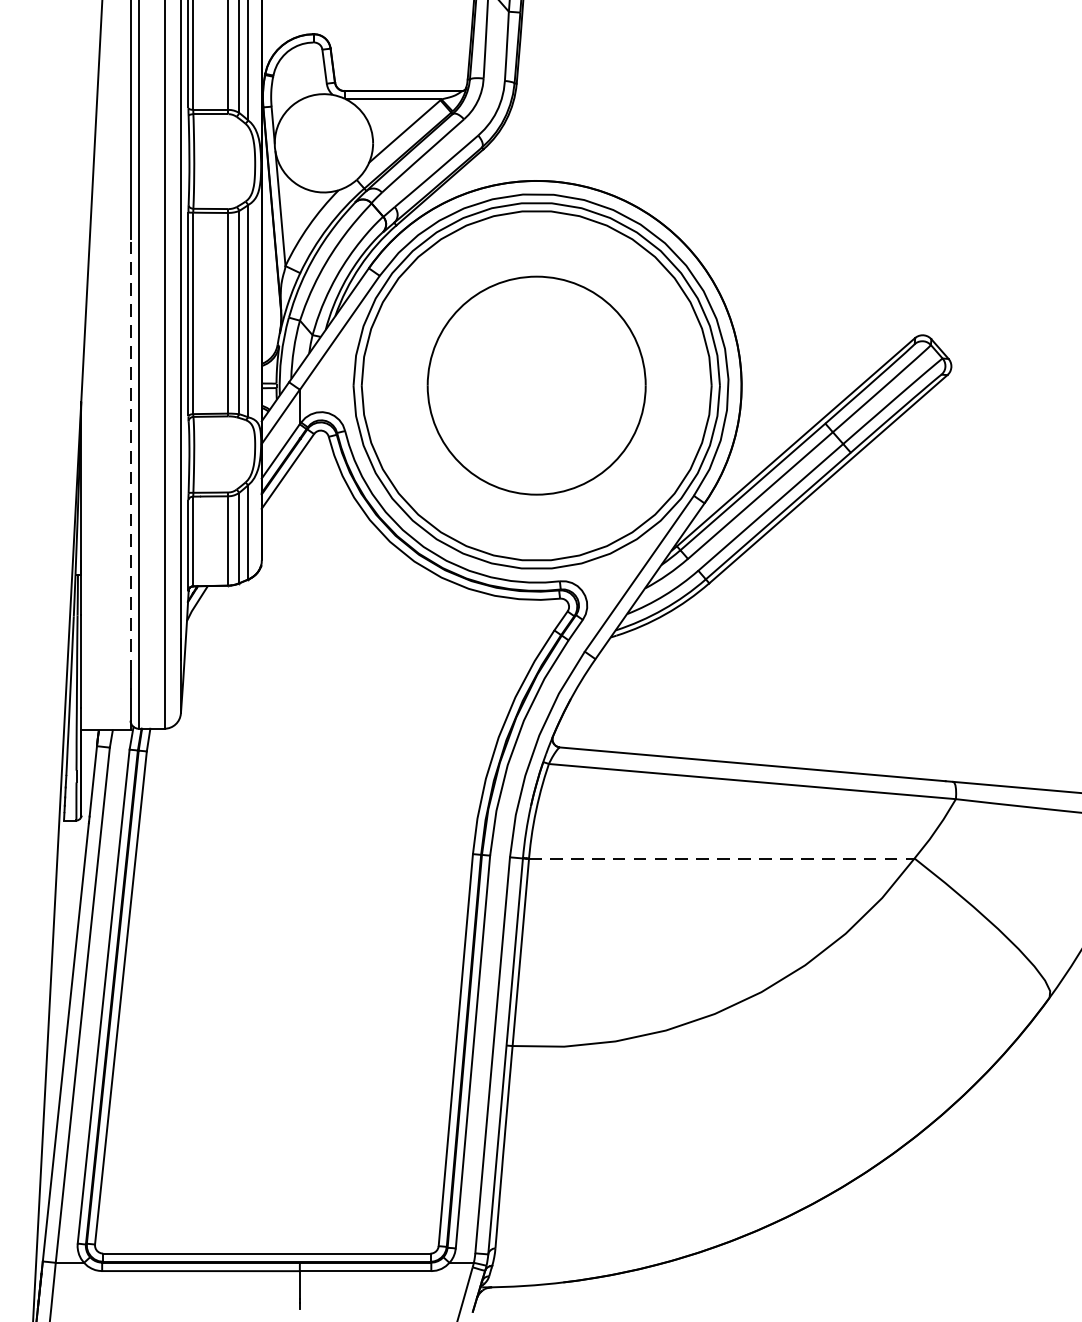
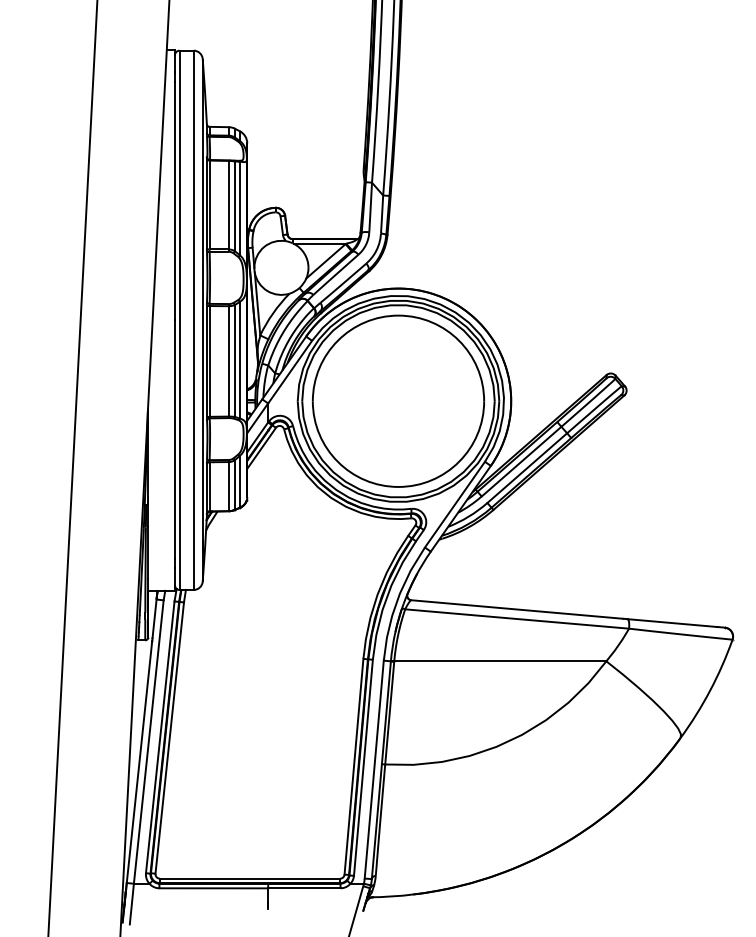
part: (536, 384) -> (398, 400), size x1.43
line: (131, 455) -> (175, 439), dashed -> solid
line: (722, 858) -> (500, 661), dashed -> solid

